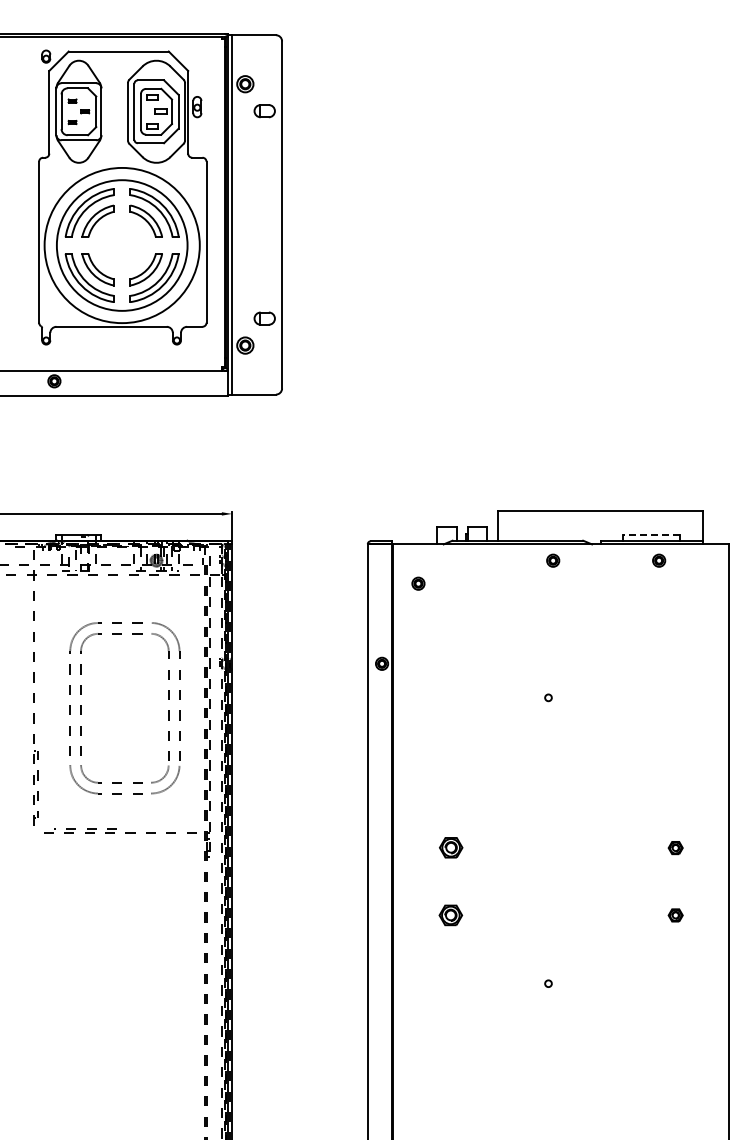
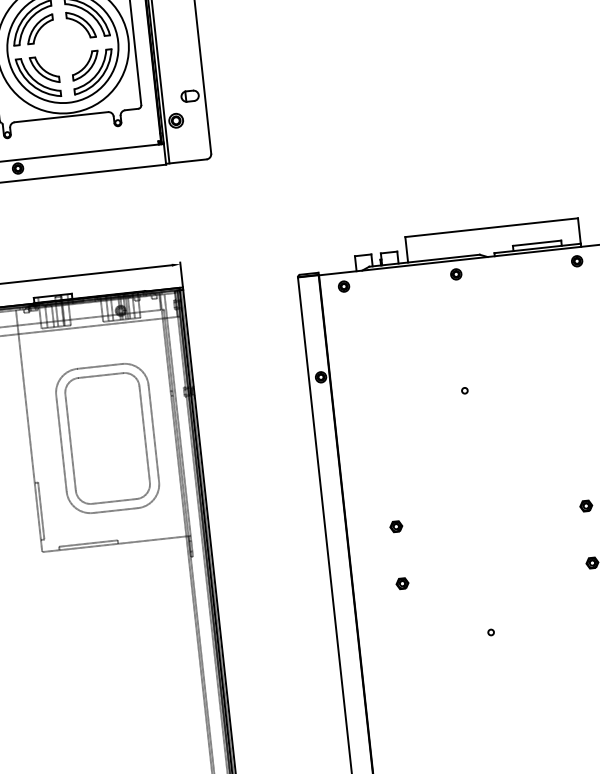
line: (651, 534) -> (536, 243), dashed -> solid
part: (659, 560) -> (577, 261), moved
part: (418, 583) -> (344, 286), moved
part: (450, 848) -> (395, 527), size x0.62
part: (451, 915) -> (402, 583), size x0.62

